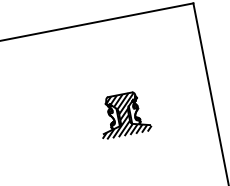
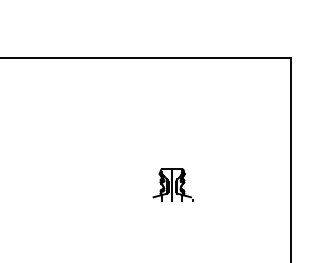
part: (123, 115) -> (171, 185), size x0.6

